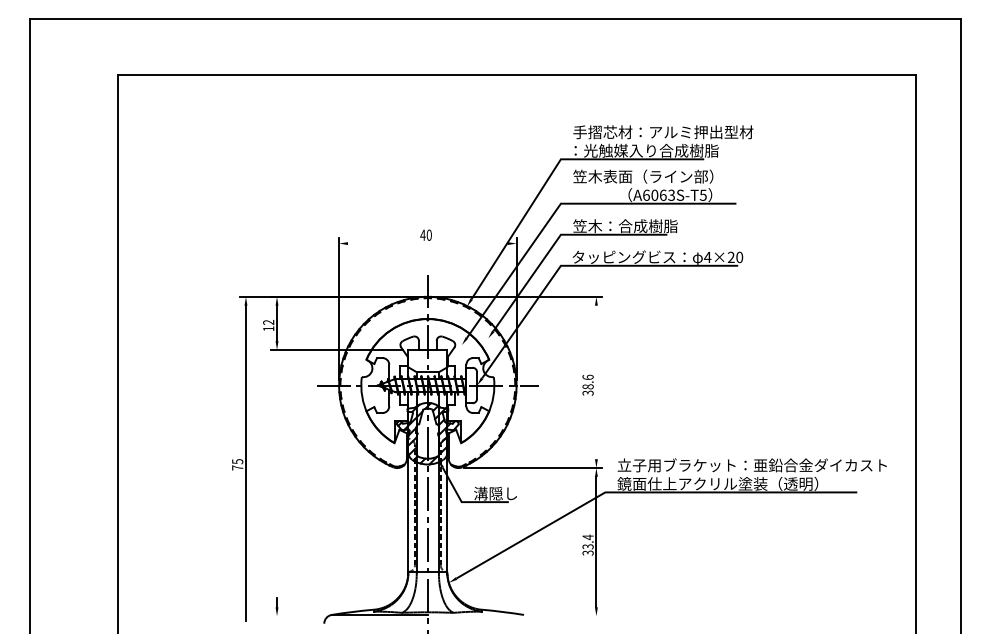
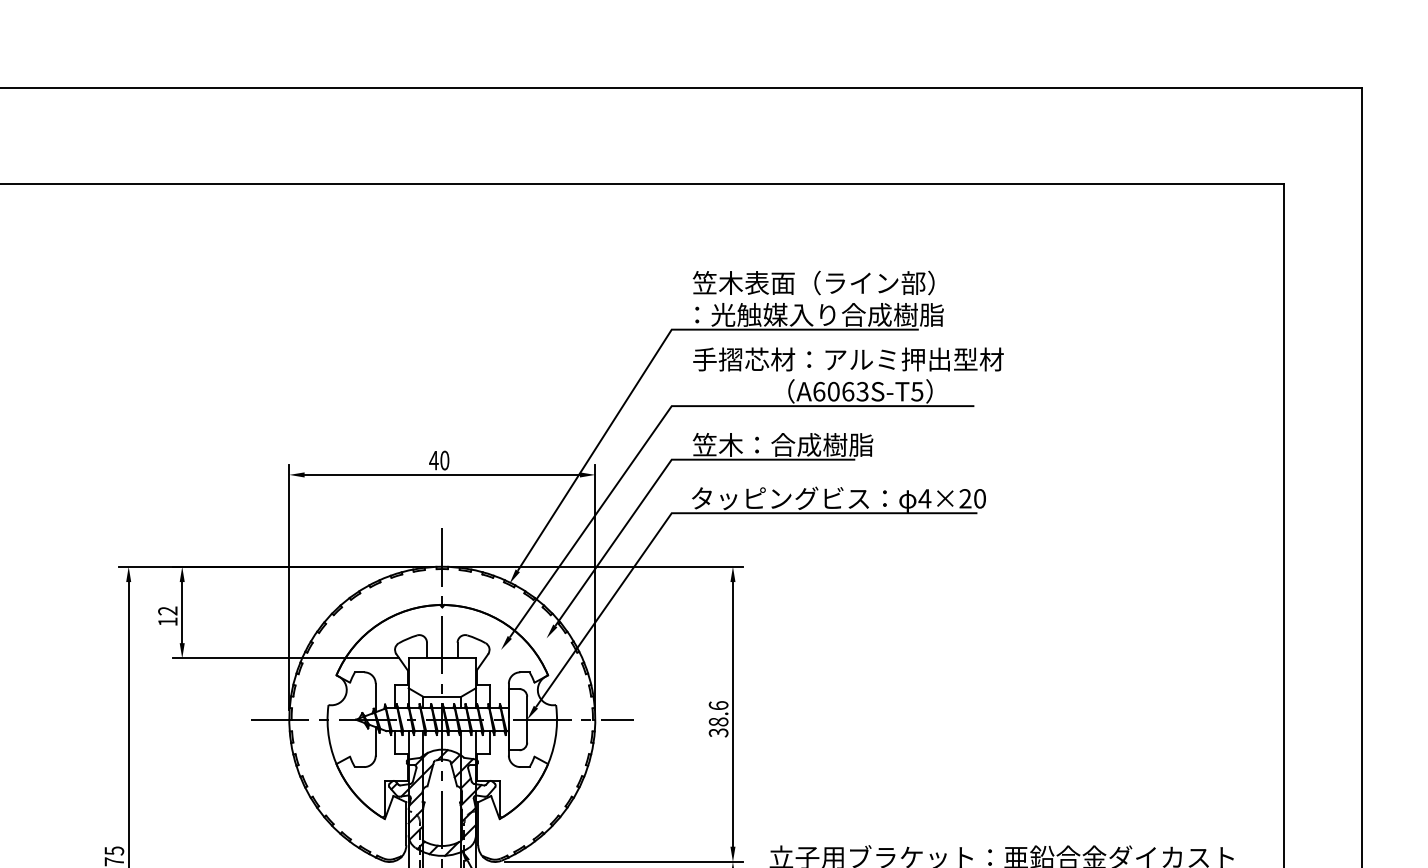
text: (663, 132) -> (848, 283), 手摺芯材：アルミ押出型材 -> 笠木表面（ライン部）
text: (663, 176) -> (848, 359), 笠木表面（ライン部） -> 手摺芯材：アルミ押出型材
line: (427, 243) -> (441, 474), added
line: (596, 382) -> (733, 714), added

